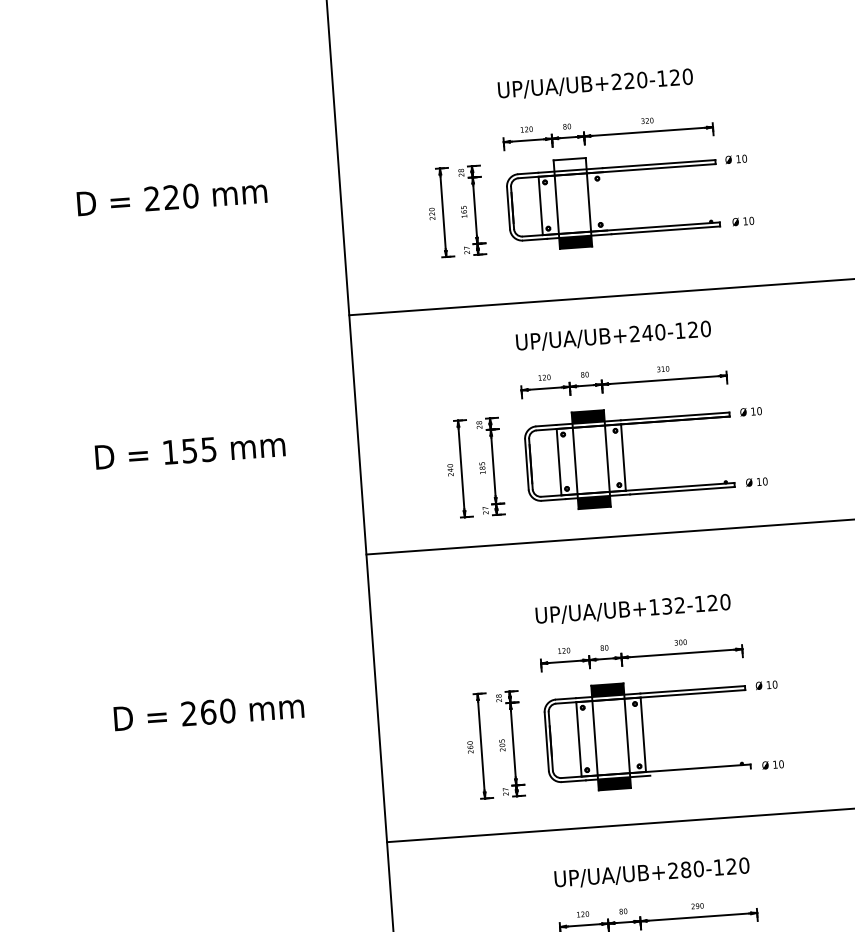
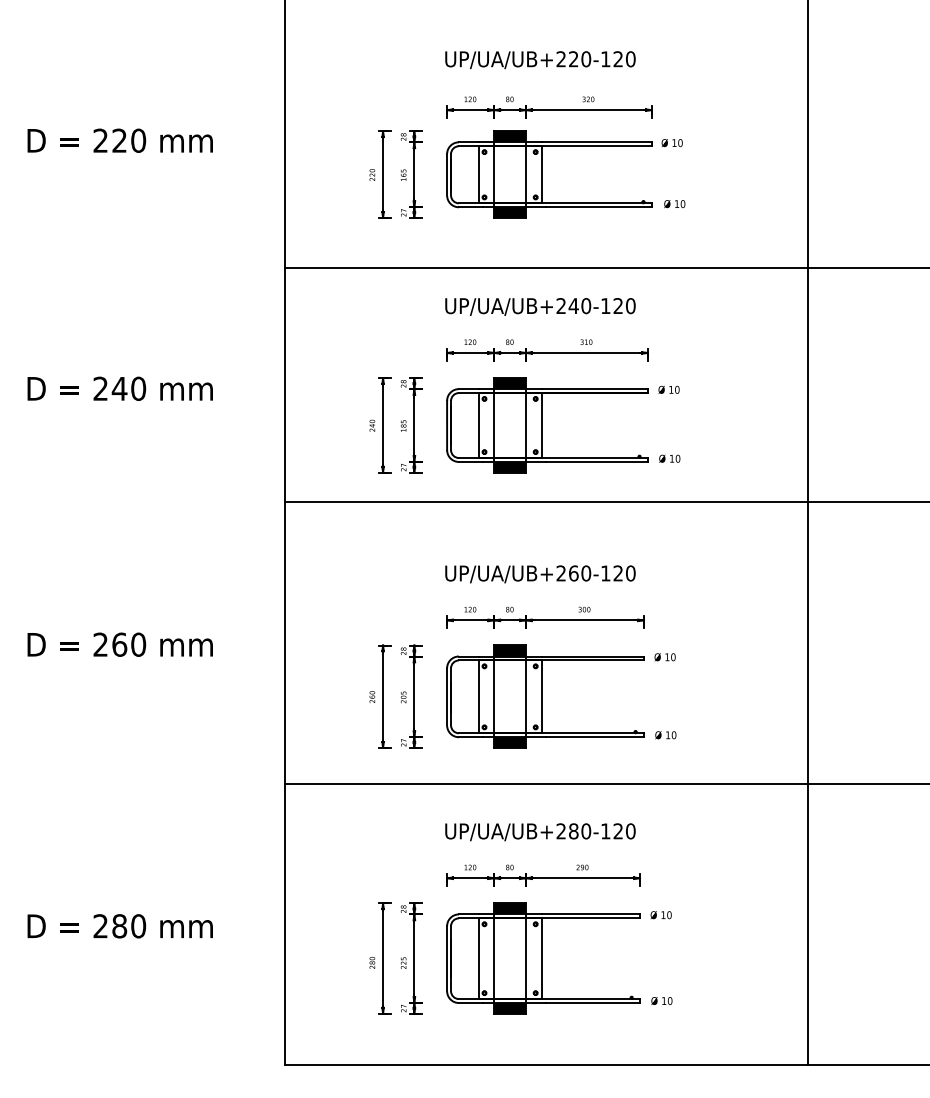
fill: (569, 164) -> (509, 136), added
line: (604, 201) -> (541, 174), added
text: (189, 450) -> (119, 388), 155 -> 240
text: (666, 606) -> (573, 573), UP/UA/UB+132-120 -> UP/UA/UB+260-120
line: (700, 772) -> (594, 737), added

